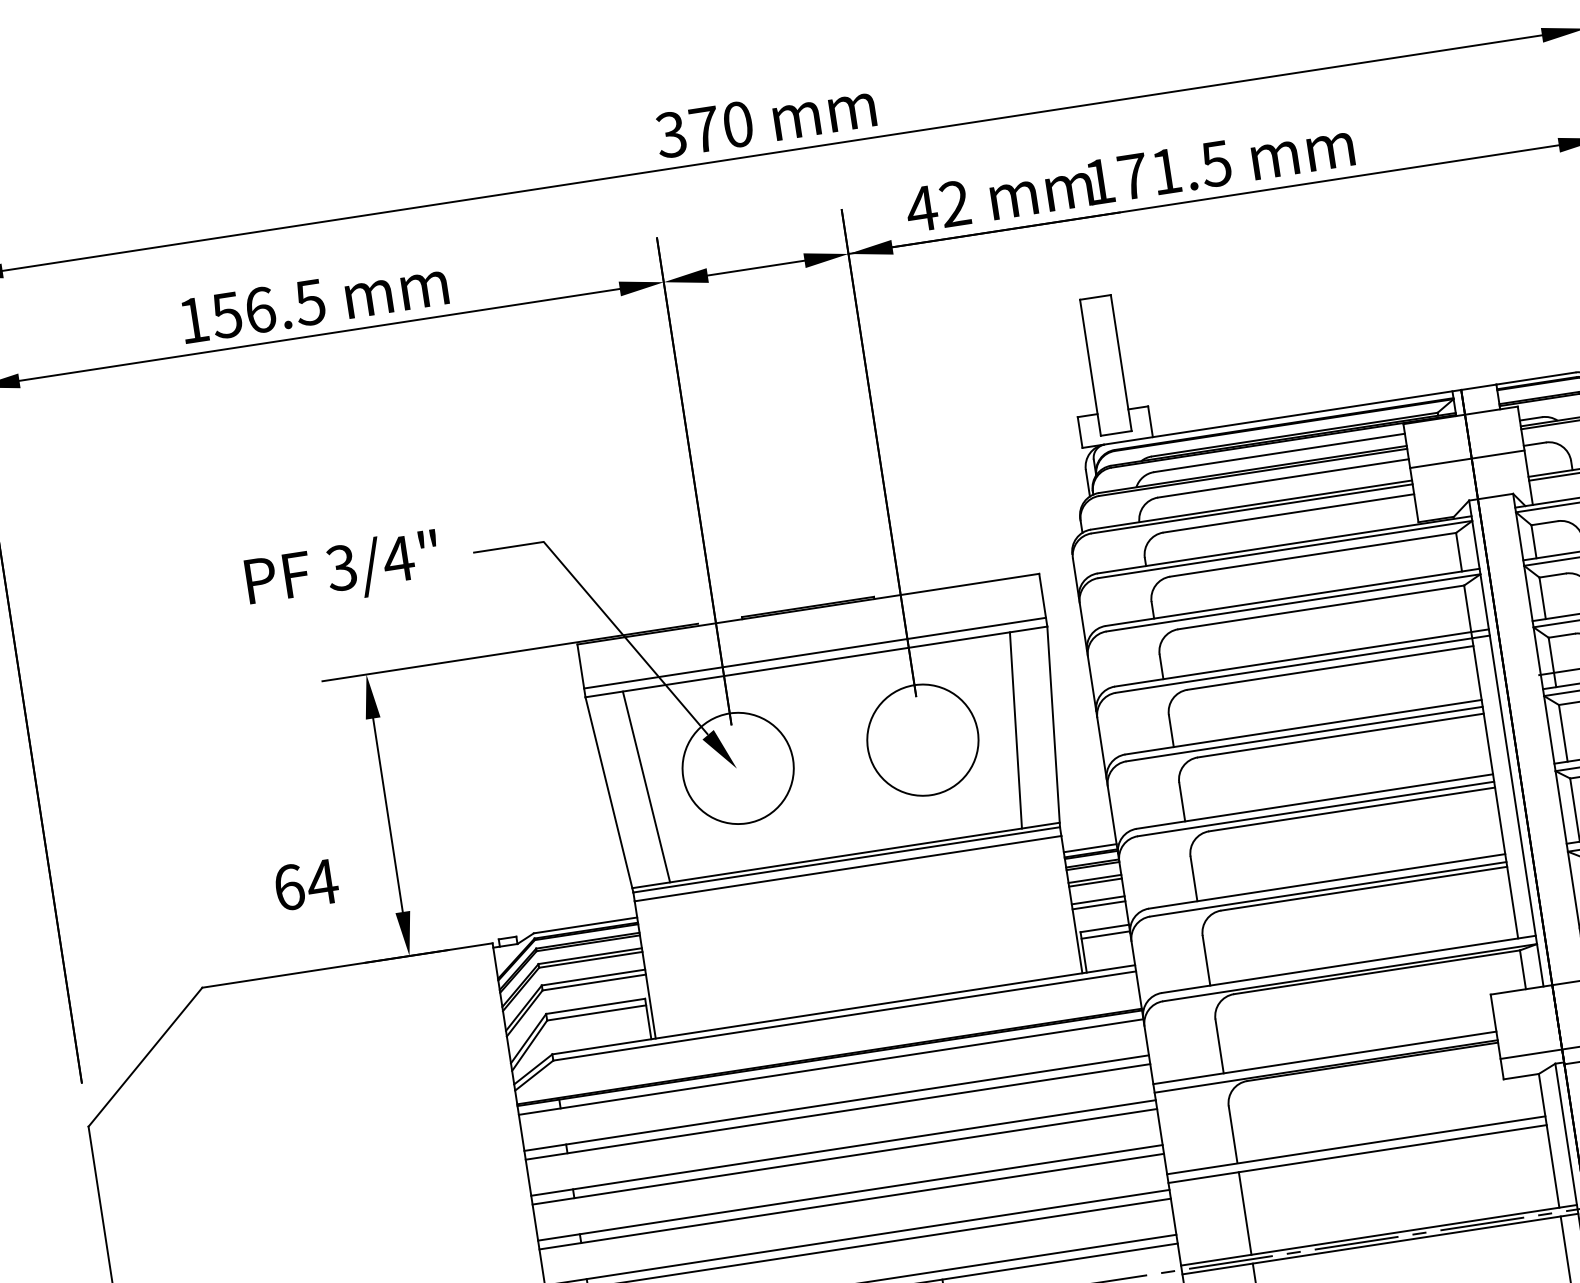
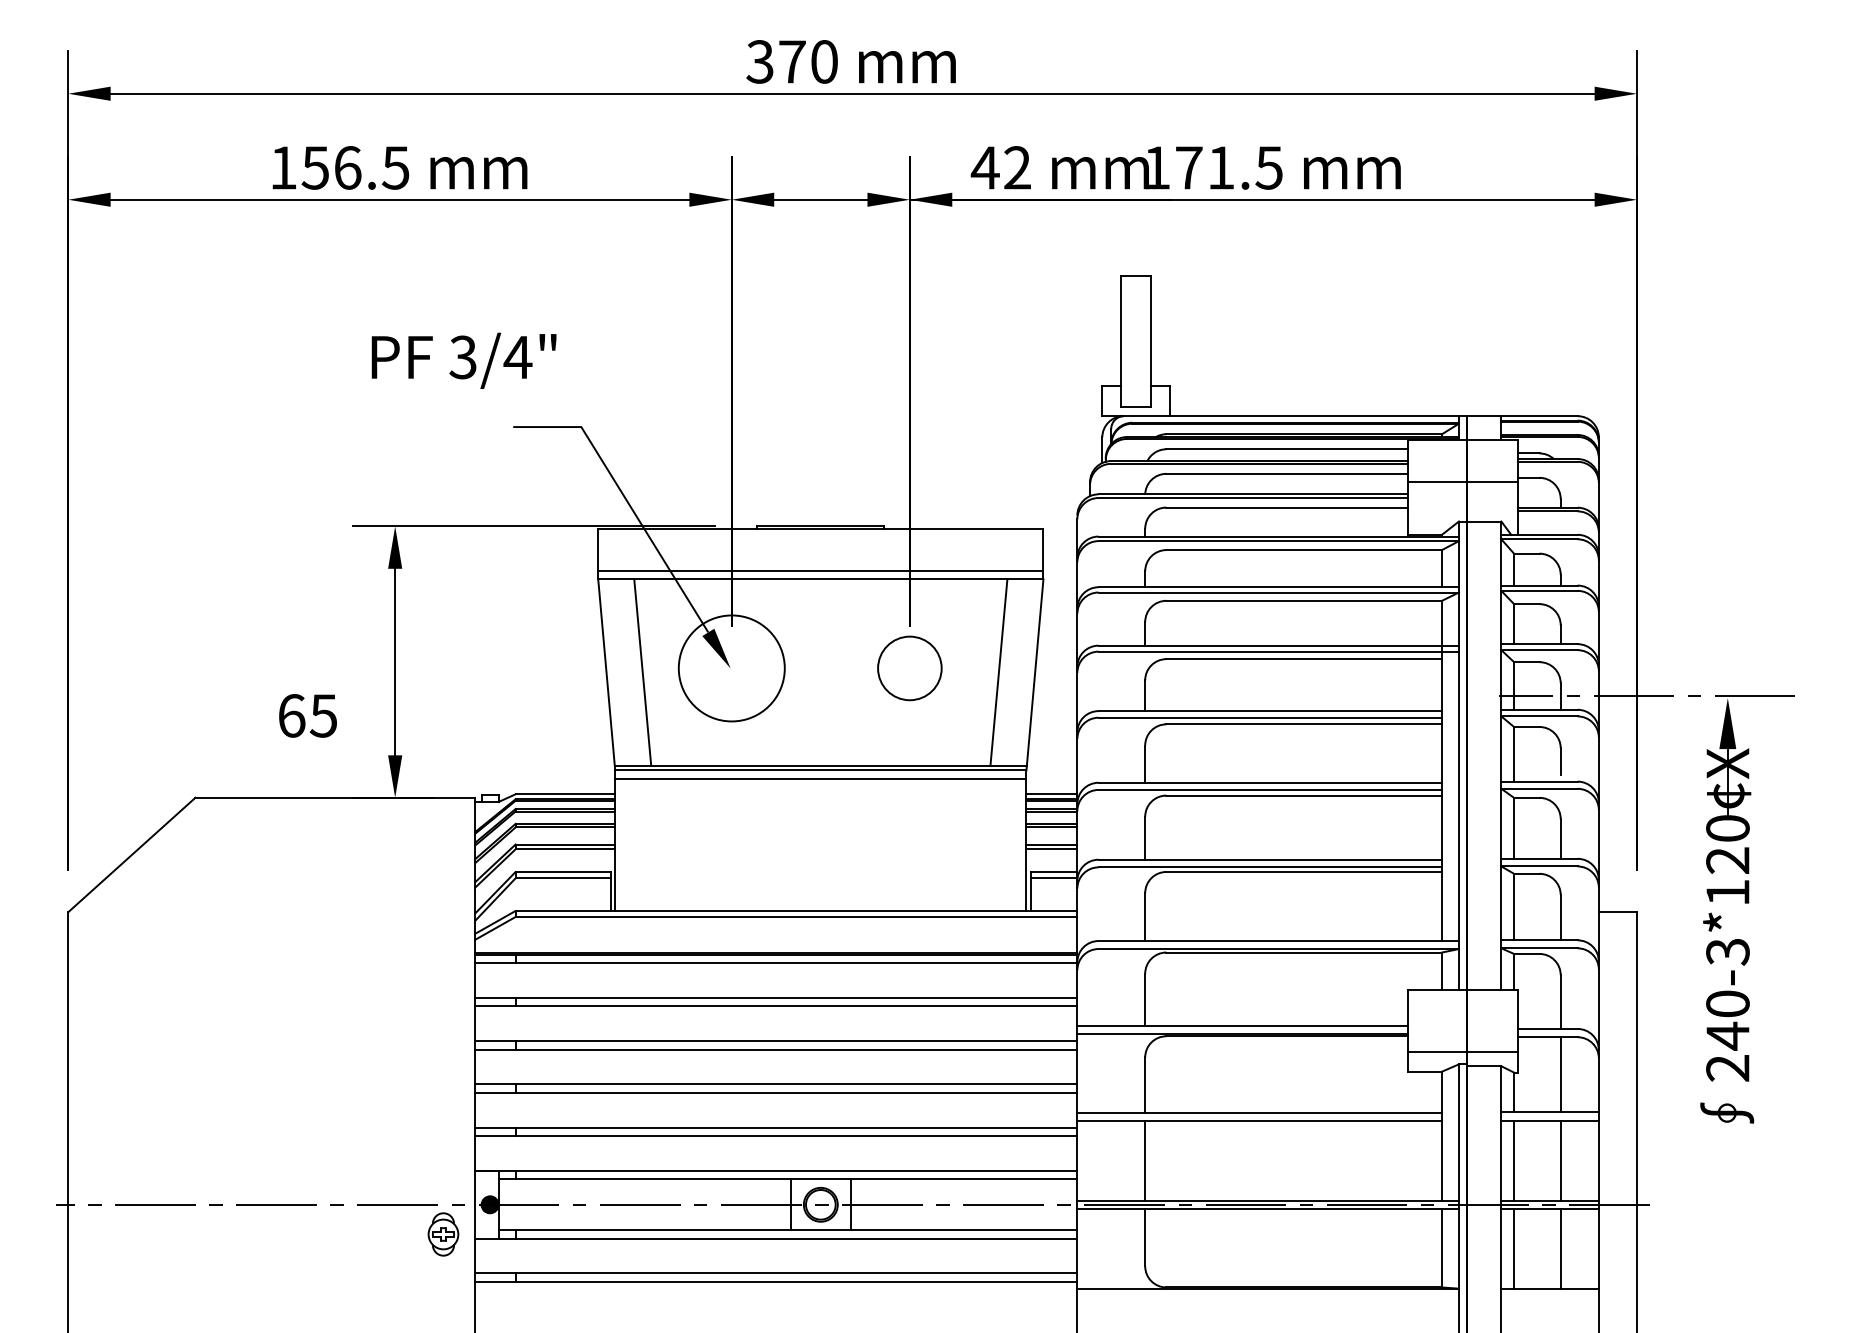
text: (342, 571) -> (463, 360), moved
circle: (922, 740) -> (909, 668), size x0.6
text: (322, 882) -> (323, 715), 64 -> 65

